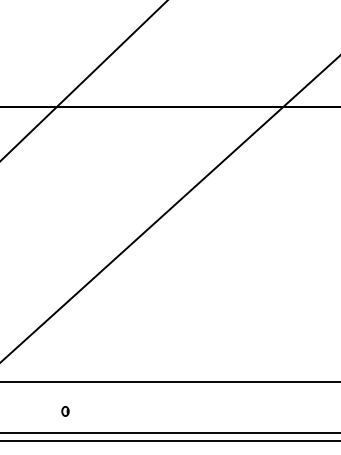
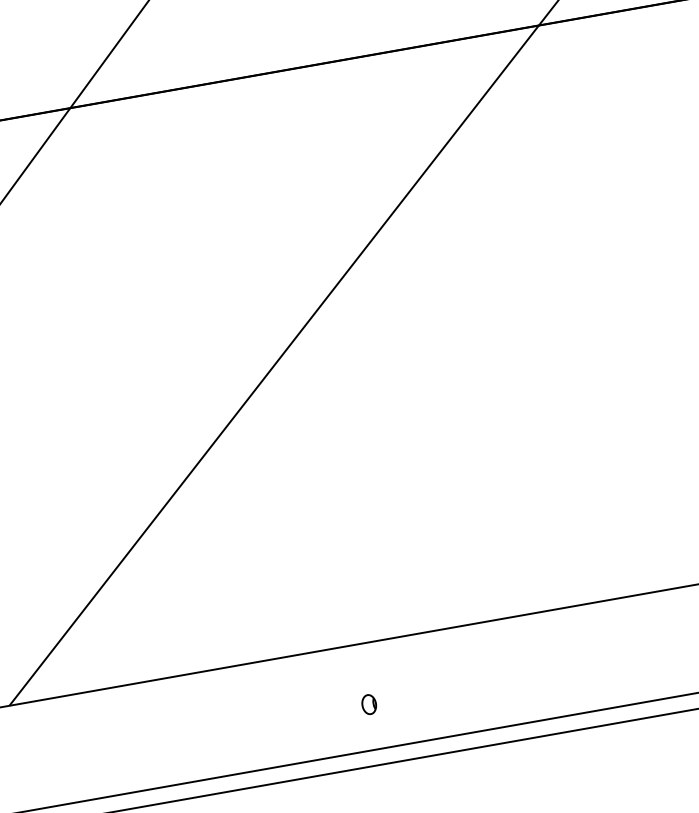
part: (65, 411) -> (369, 704), moved

